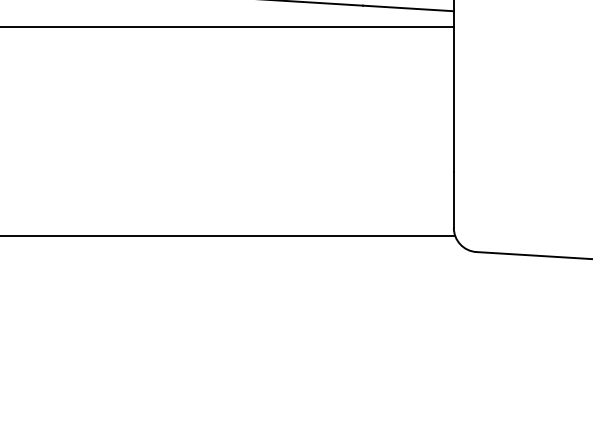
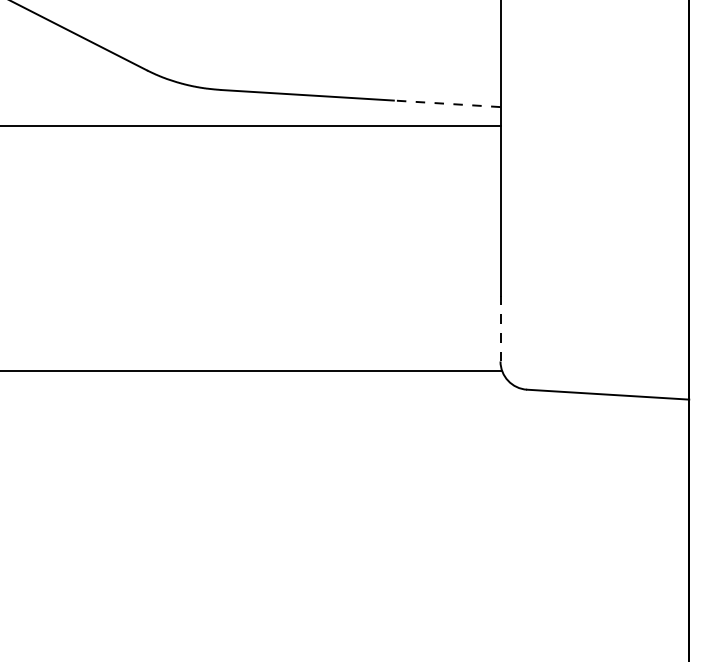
line: (407, 8) -> (446, 103), solid -> dashed
line: (453, 199) -> (500, 328), solid -> dashed

